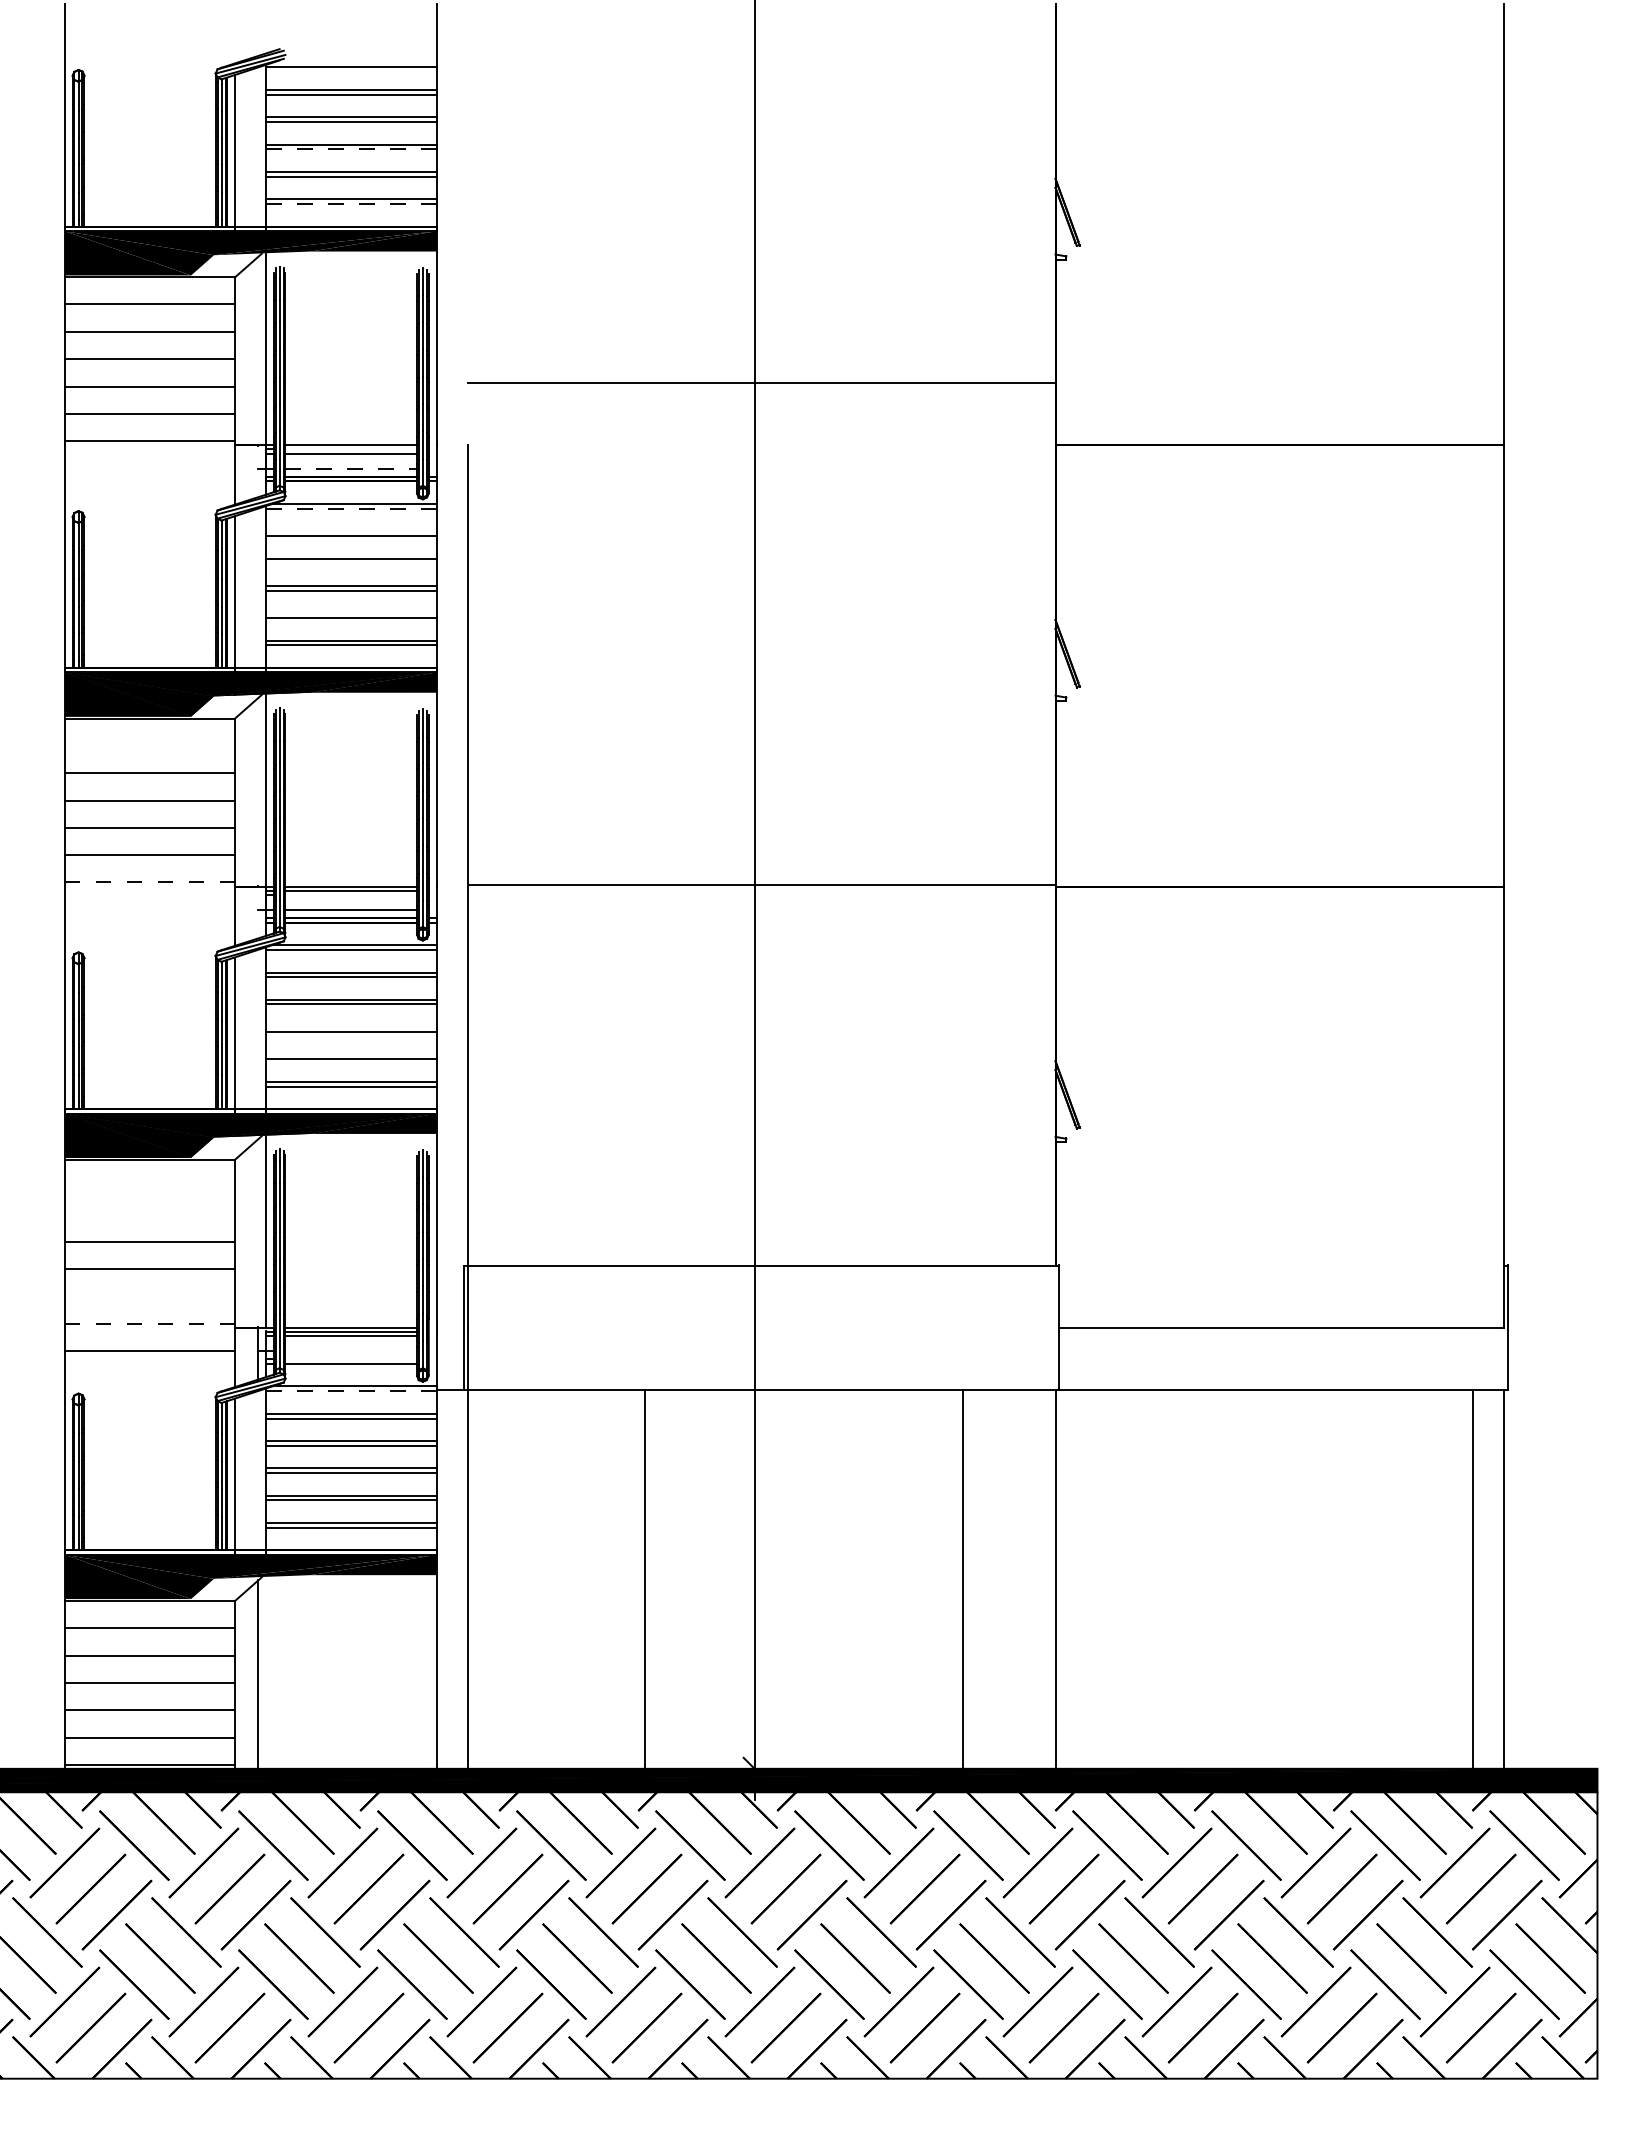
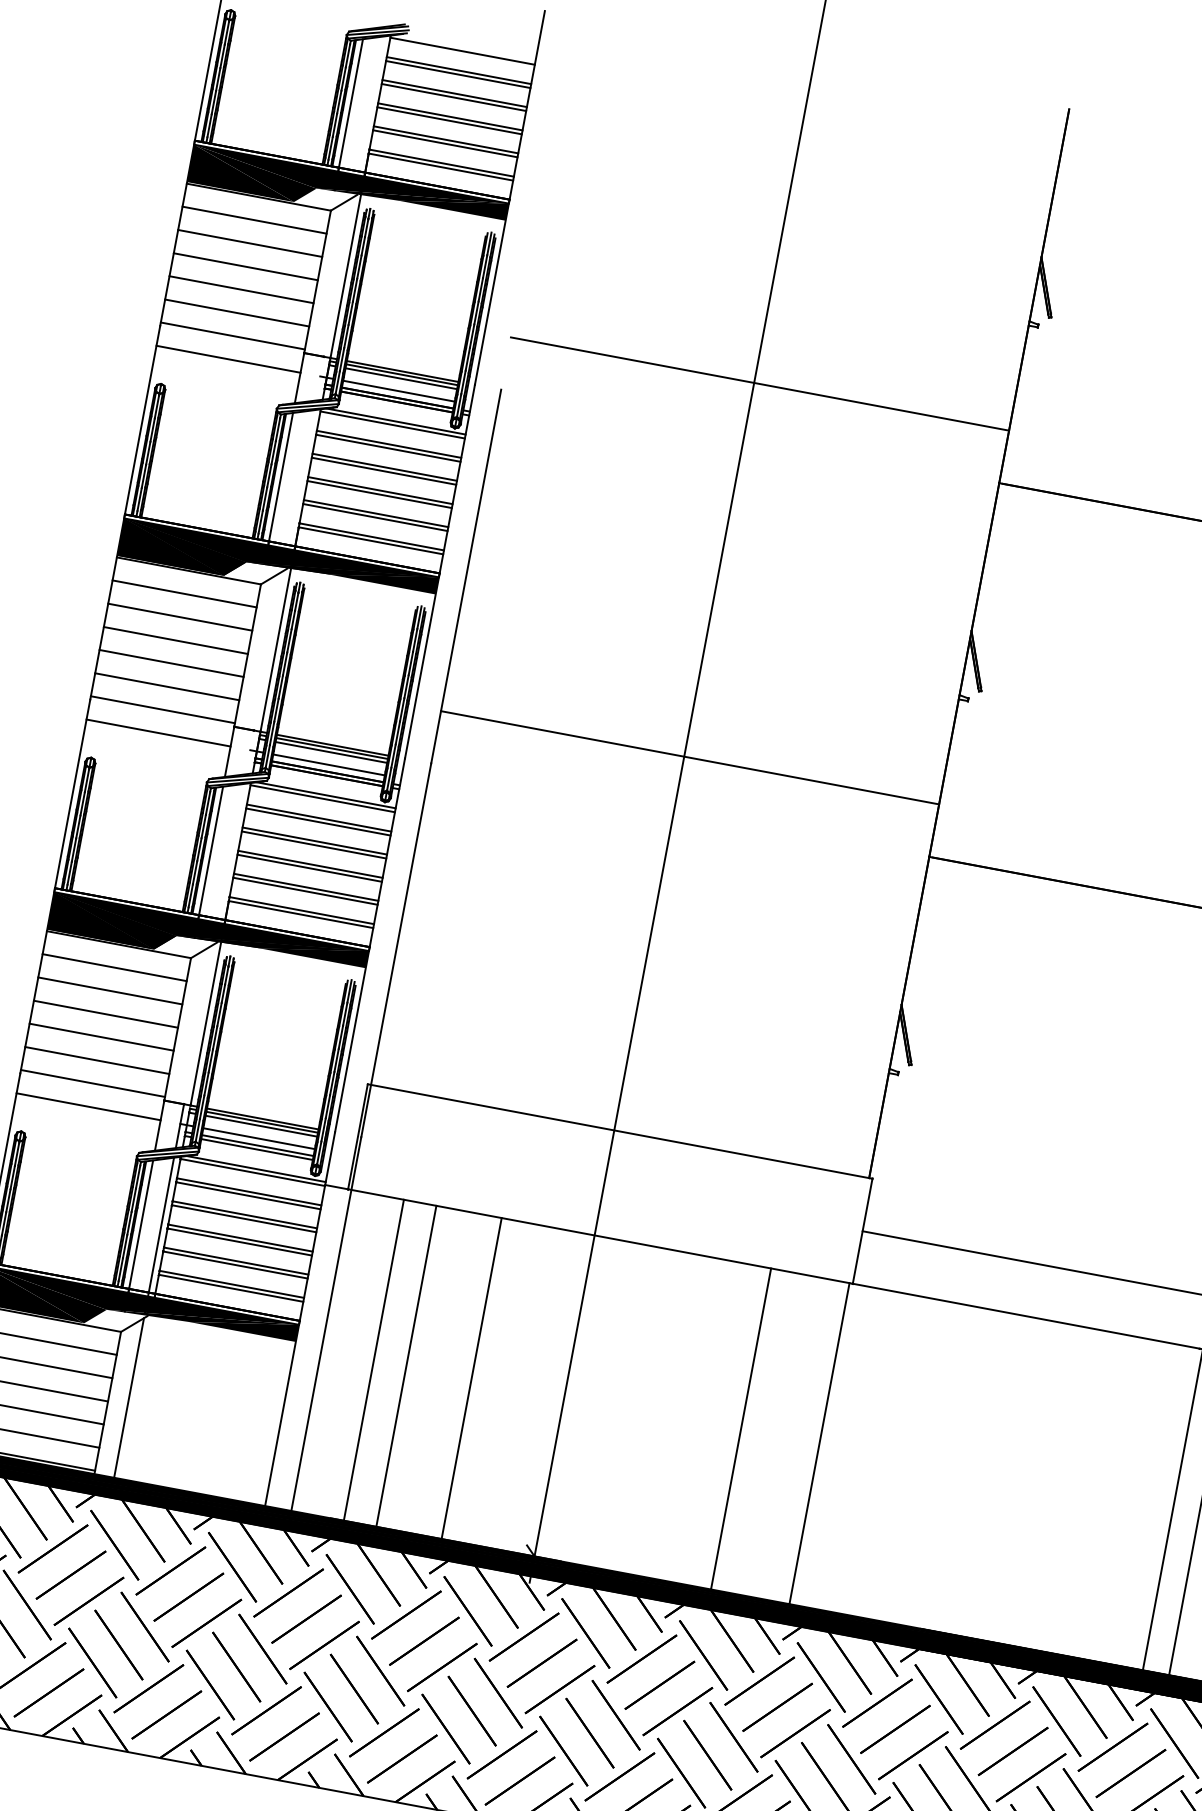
line: (350, 149) -> (448, 120), dashed -> solid
line: (350, 204) -> (440, 167), dashed -> solid
line: (351, 449) -> (402, 374), added
line: (150, 468) -> (228, 359), added
line: (351, 468) -> (399, 391), dashed -> solid
line: (350, 508) -> (392, 424), dashed -> solid
line: (351, 531) -> (389, 444), added
line: (351, 563) -> (384, 471), added
line: (351, 613) -> (376, 513), added
line: (150, 745) -> (185, 593), added
line: (149, 882) -> (162, 709), dashed -> solid
line: (761, 884) -> (690, 757), moved
line: (351, 895) -> (331, 752), added
line: (150, 909) -> (159, 732), added
line: (351, 1027) -> (310, 864), added
line: (351, 1054) -> (306, 887), added
line: (150, 1186) -> (115, 967), added
line: (150, 1214) -> (110, 991), added
line: (150, 1296) -> (97, 1060), added
line: (149, 1323) -> (92, 1083), dashed -> solid
line: (351, 1351) -> (259, 1139), added
line: (351, 1359) -> (257, 1145), added
line: (350, 1391) -> (252, 1172), dashed -> solid
line: (258, 1482) -> (159, 1235), added
line: (529, 1579) -> (373, 1360), added
line: (567, 1579) -> (406, 1366), added

